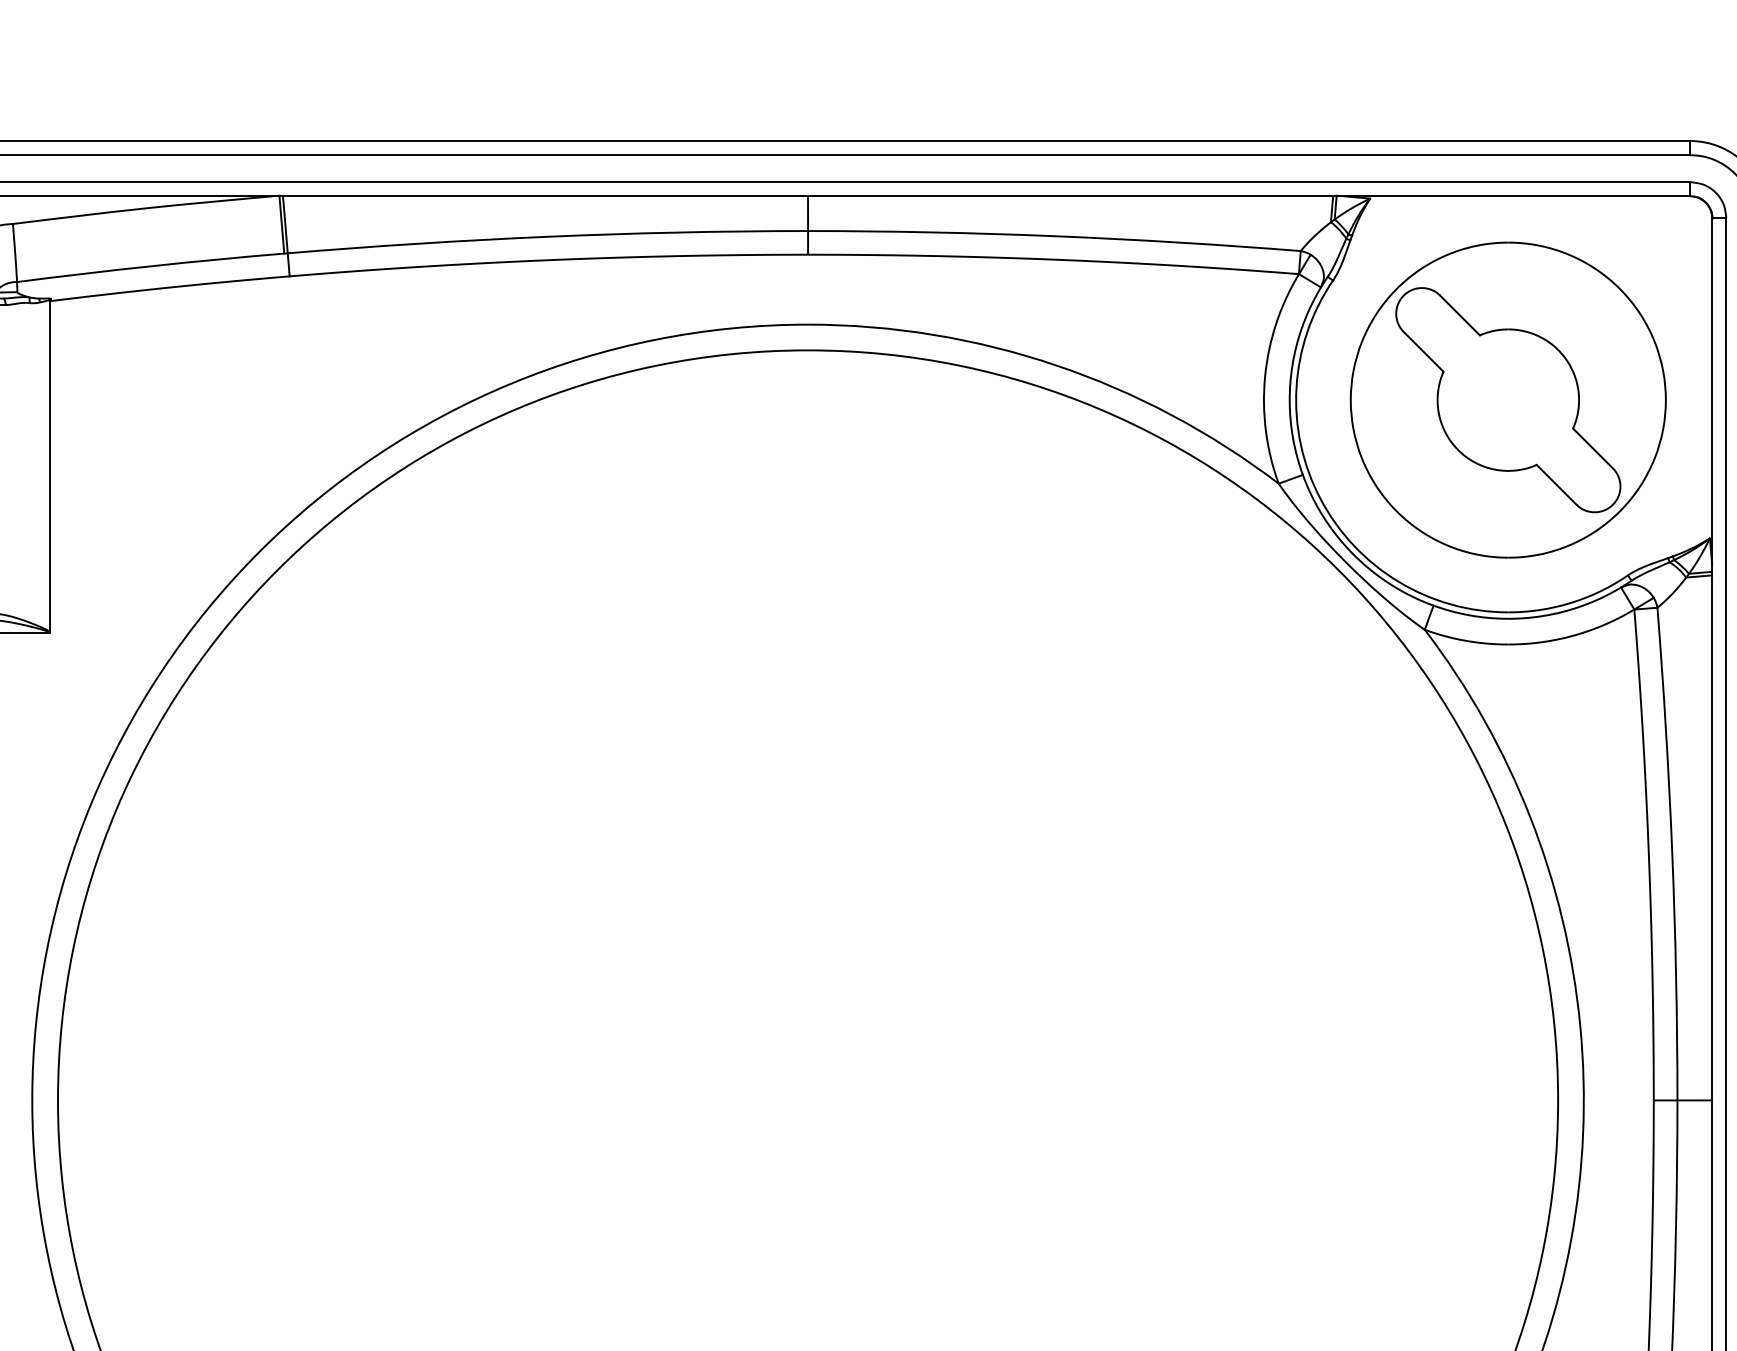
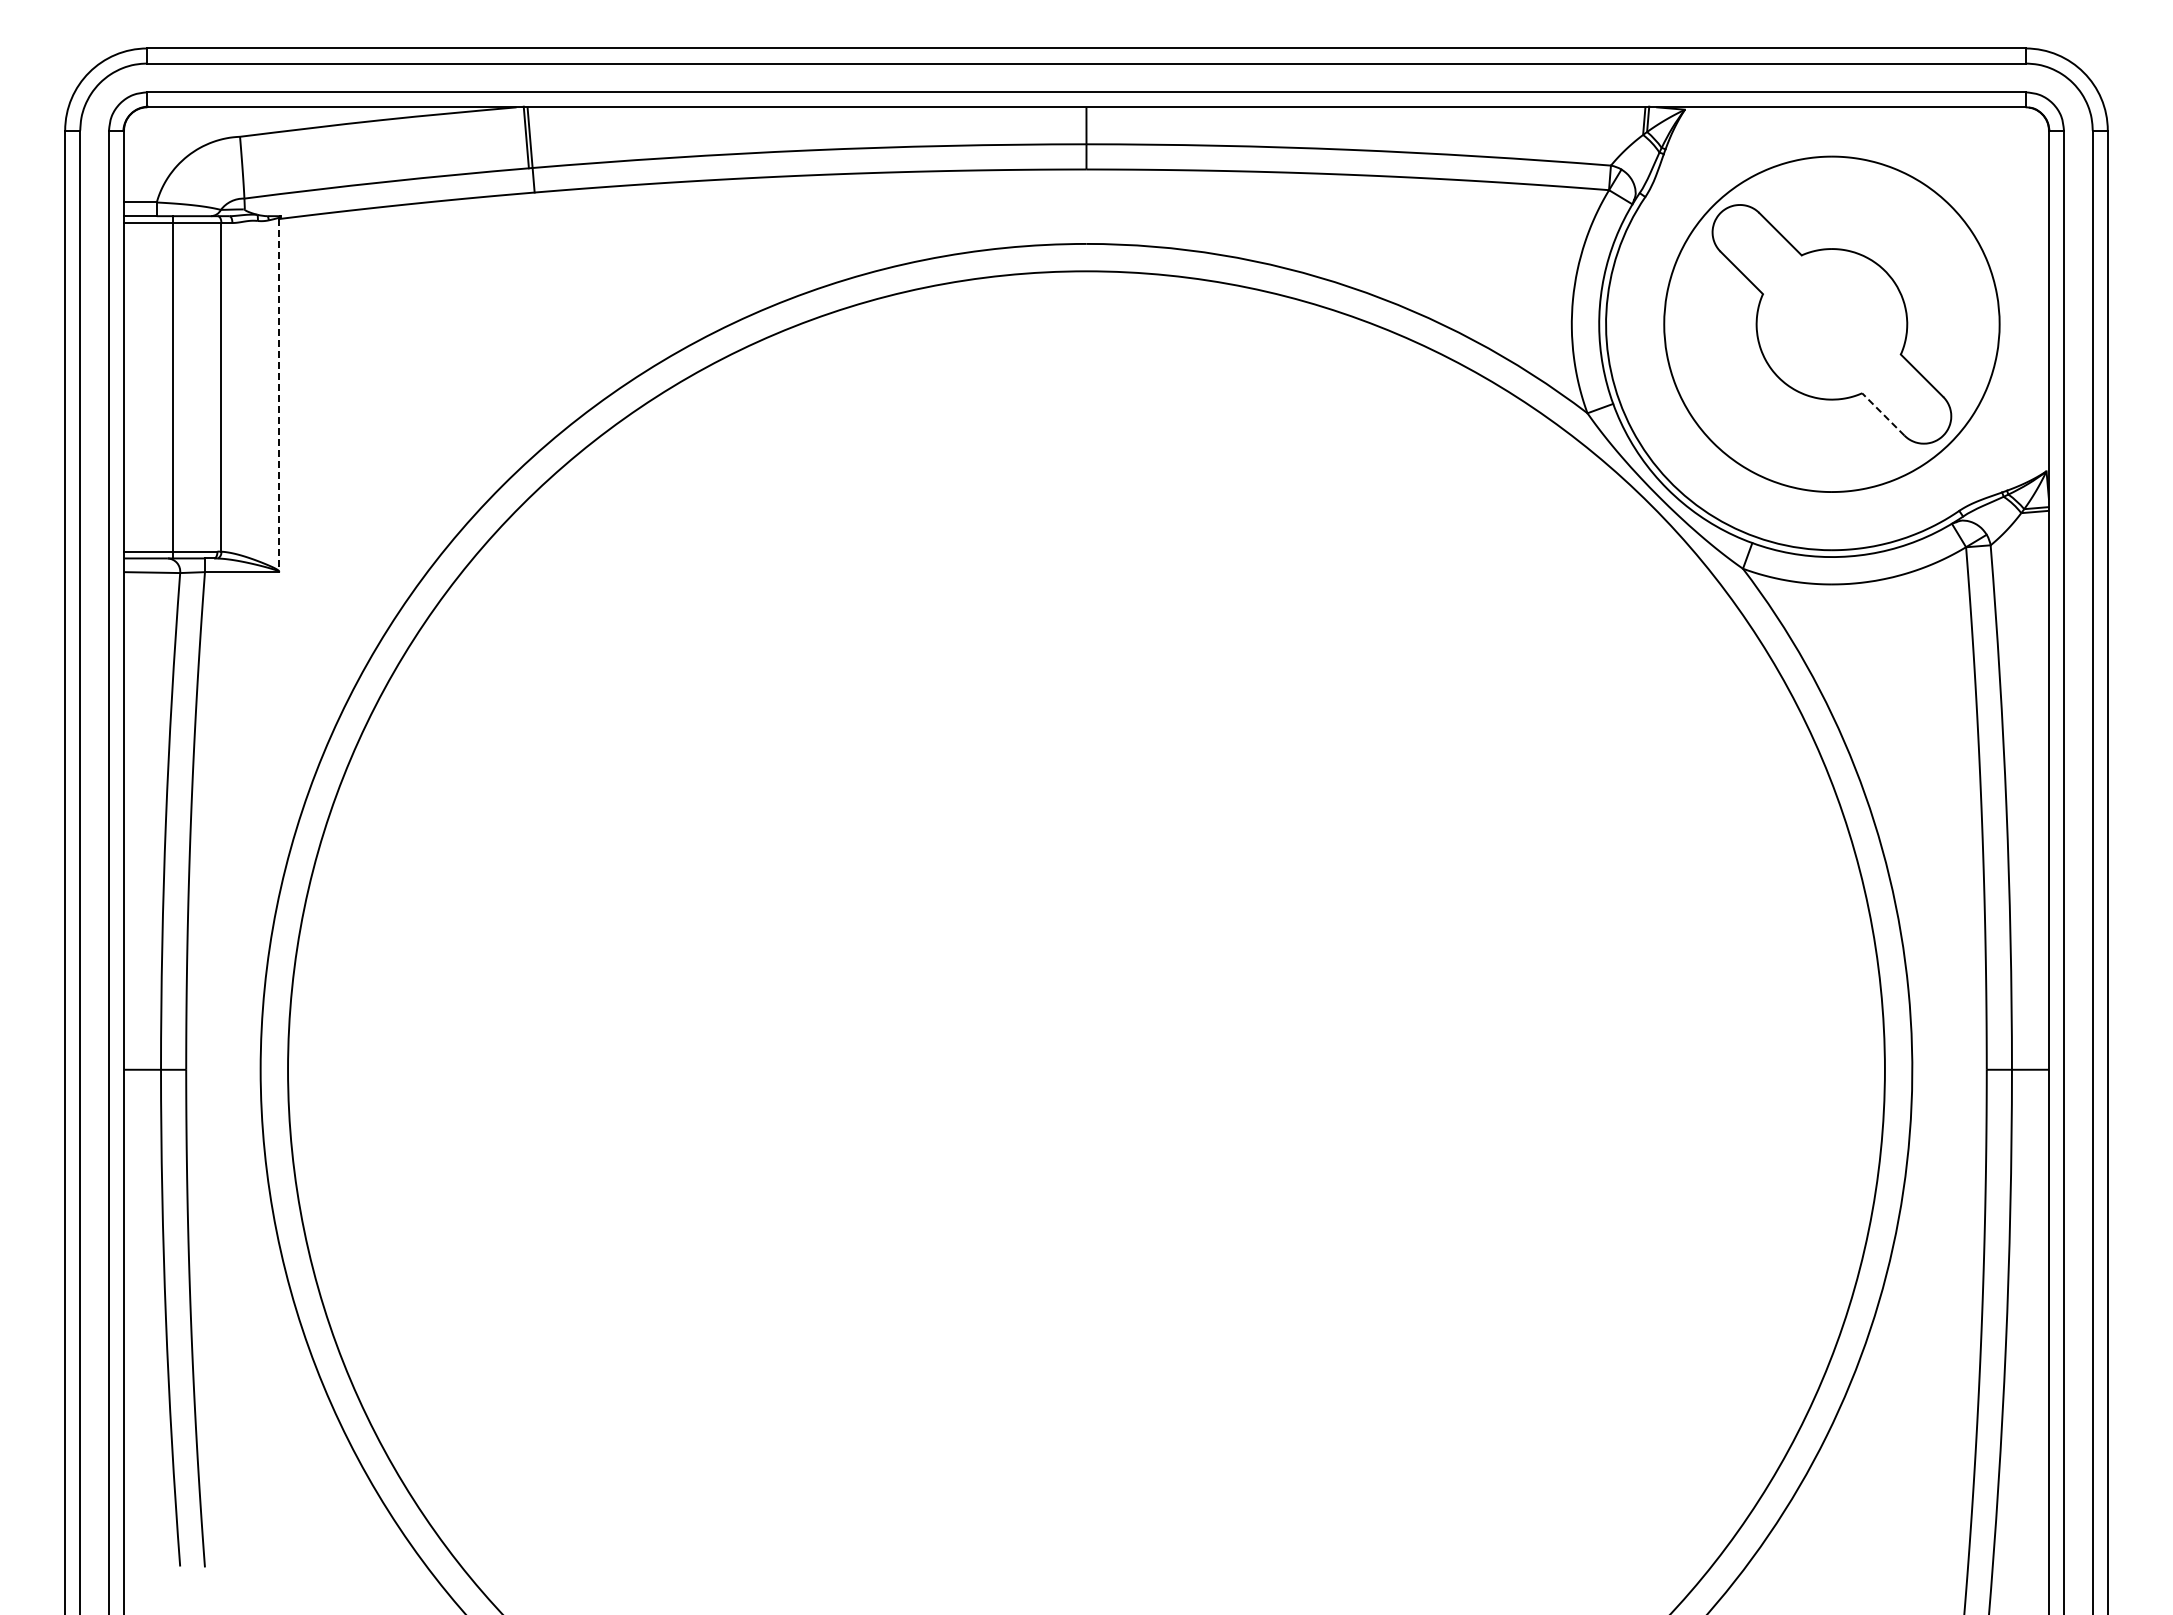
line: (49, 467) -> (279, 395), solid -> dashed
line: (1556, 484) -> (1883, 414), solid -> dashed

